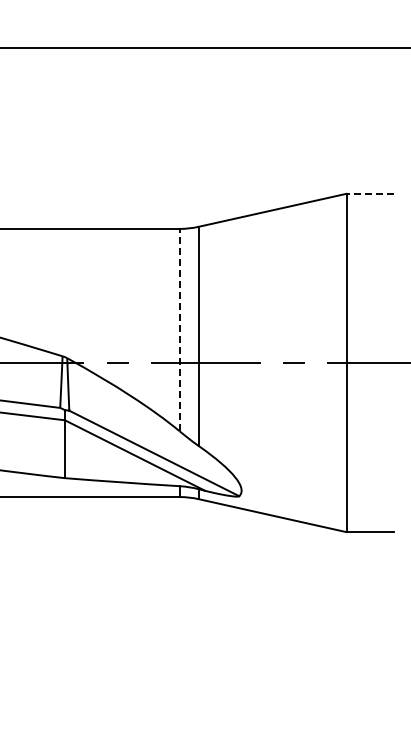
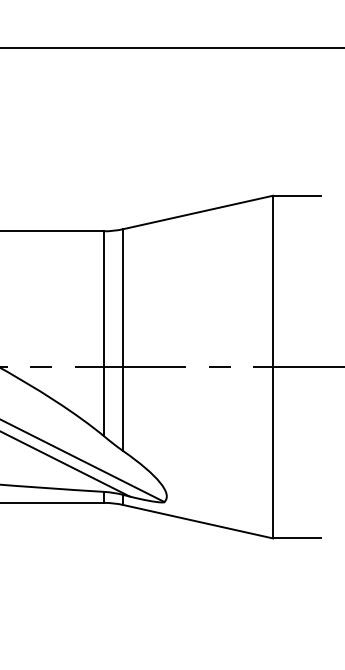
line: (370, 193) -> (297, 195), dashed -> solid
line: (179, 329) -> (103, 333), dashed -> solid

